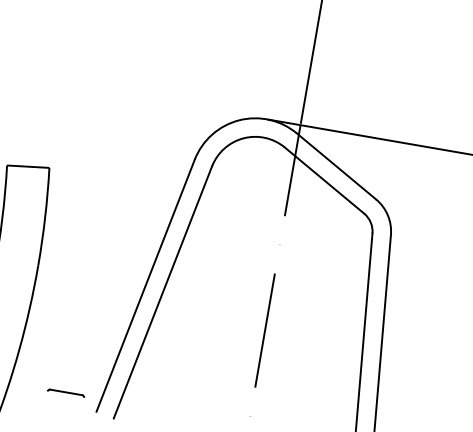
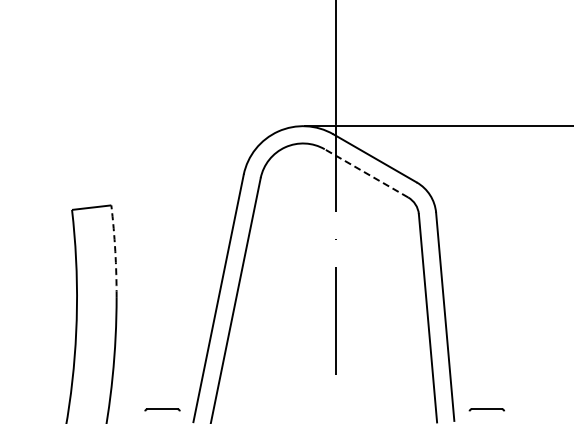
line: (324, 180) -> (366, 173), solid -> dashed
arc: (45, 217) -> (115, 251), solid -> dashed

